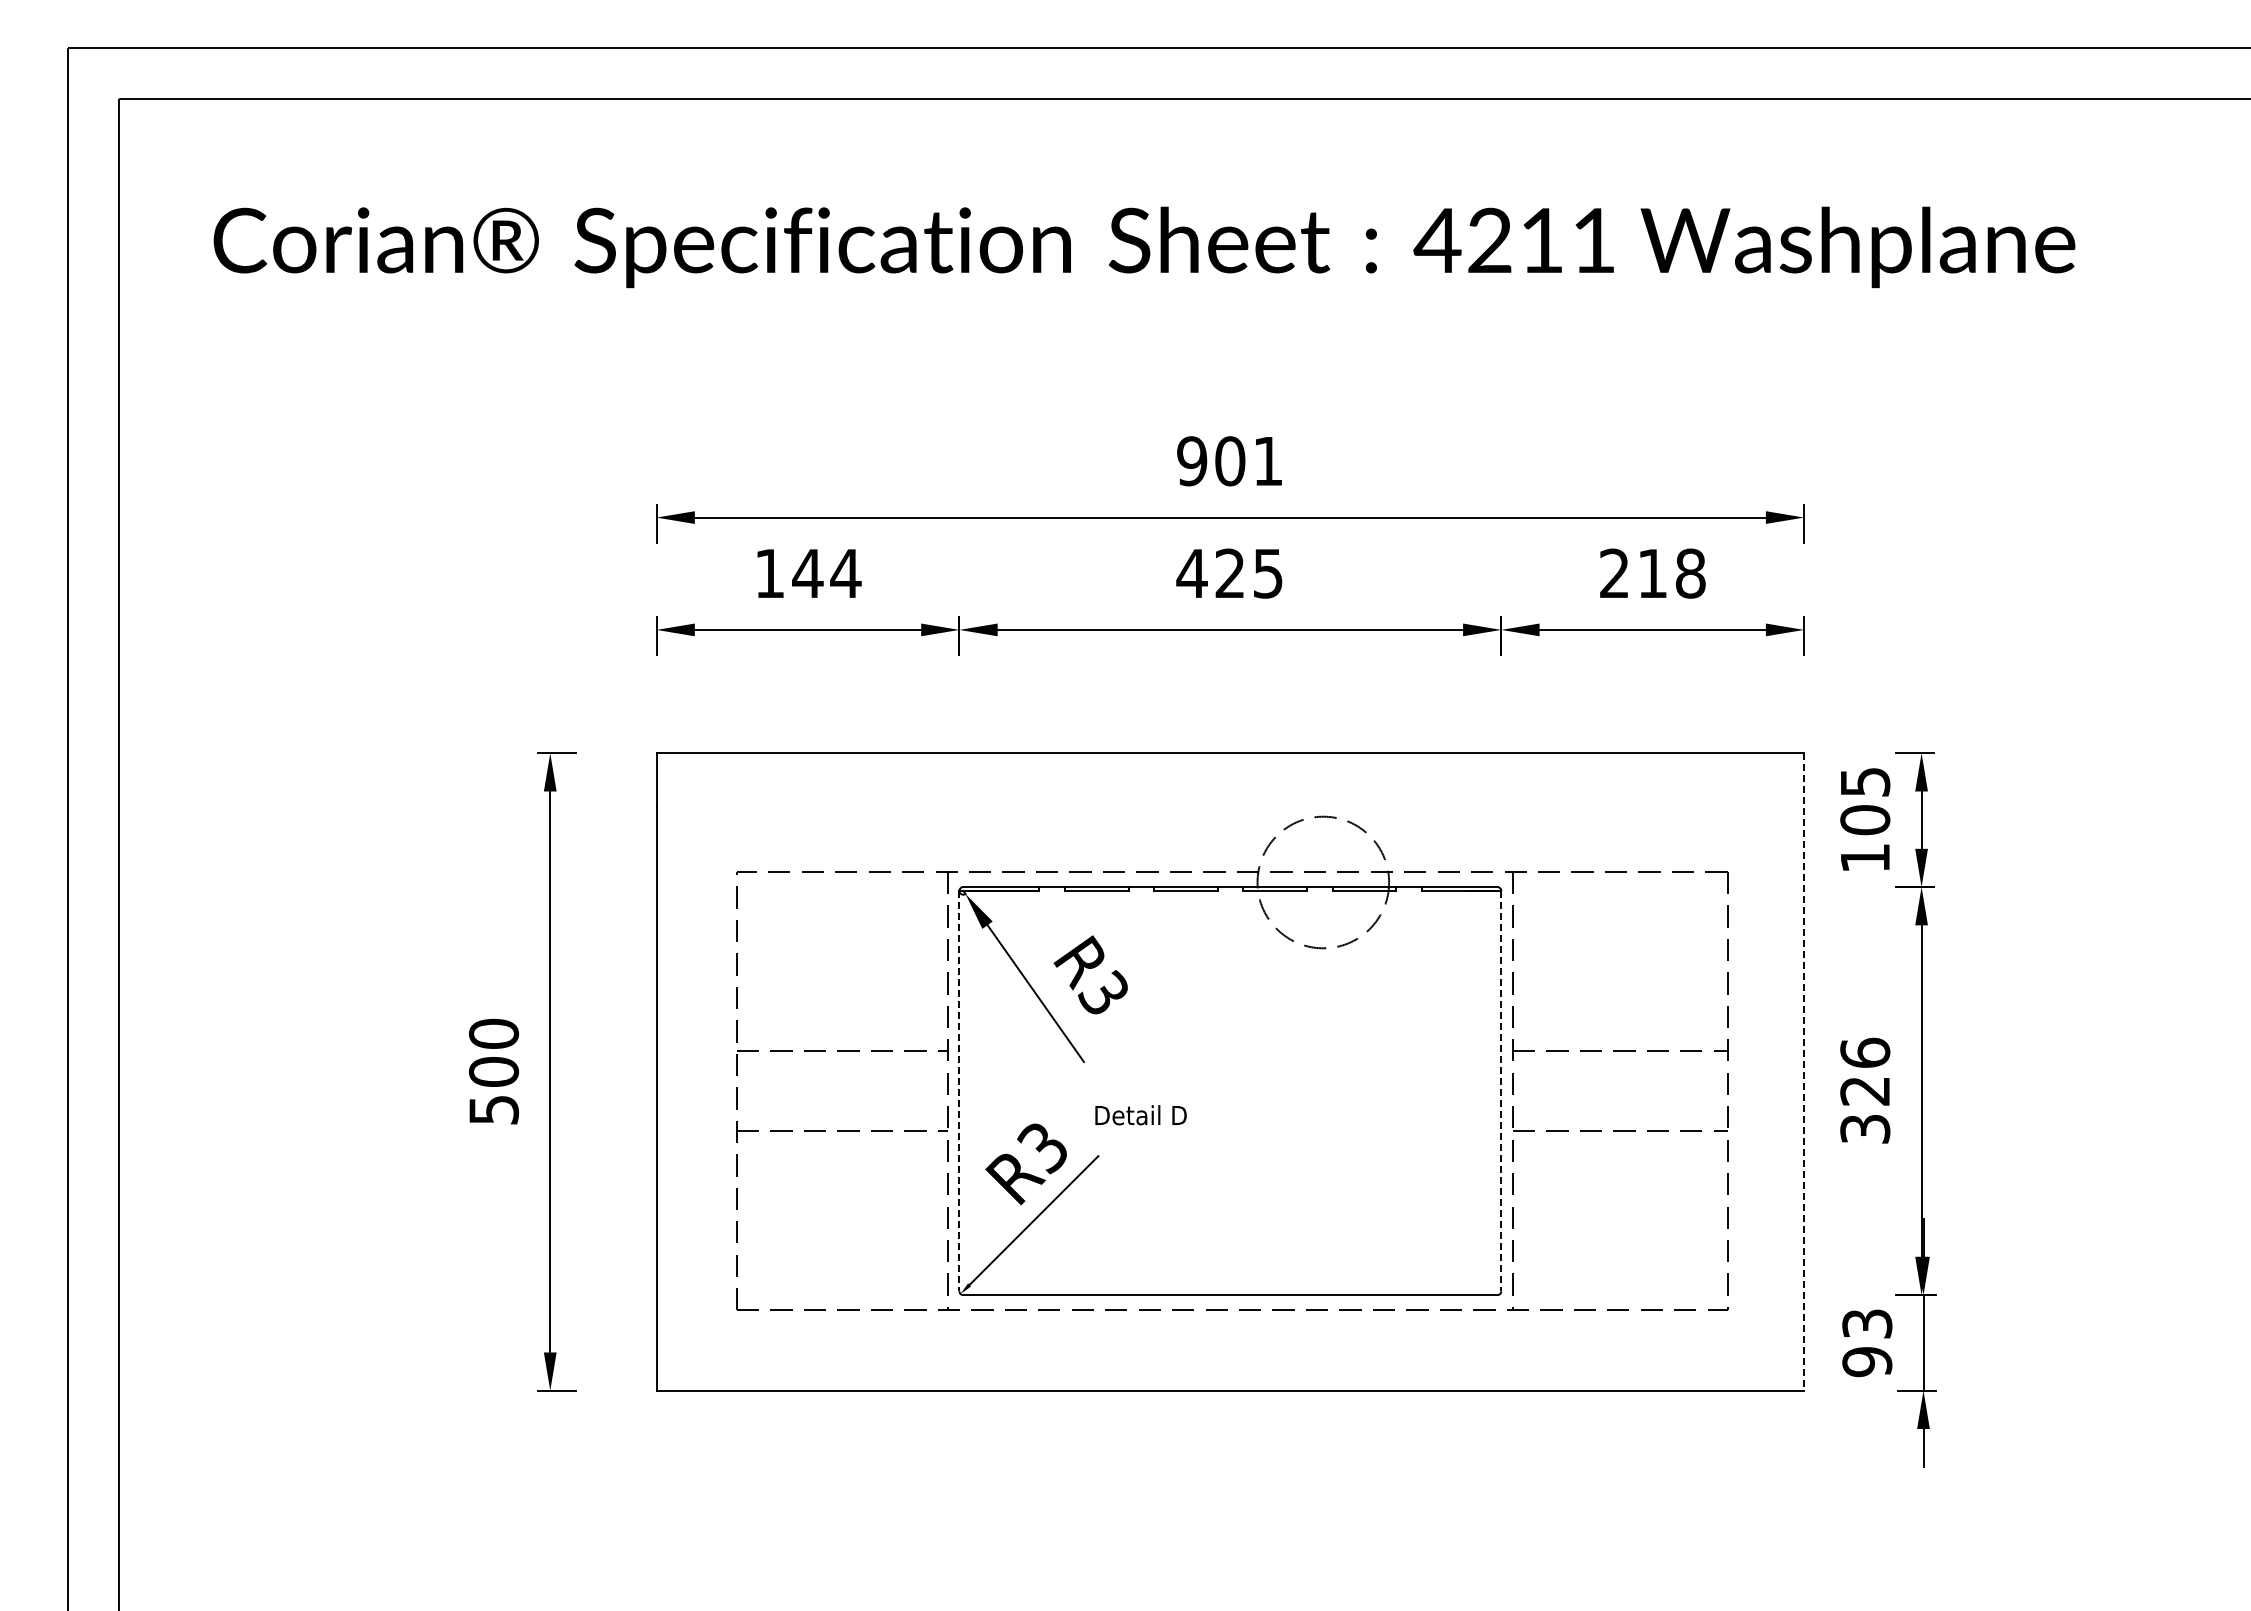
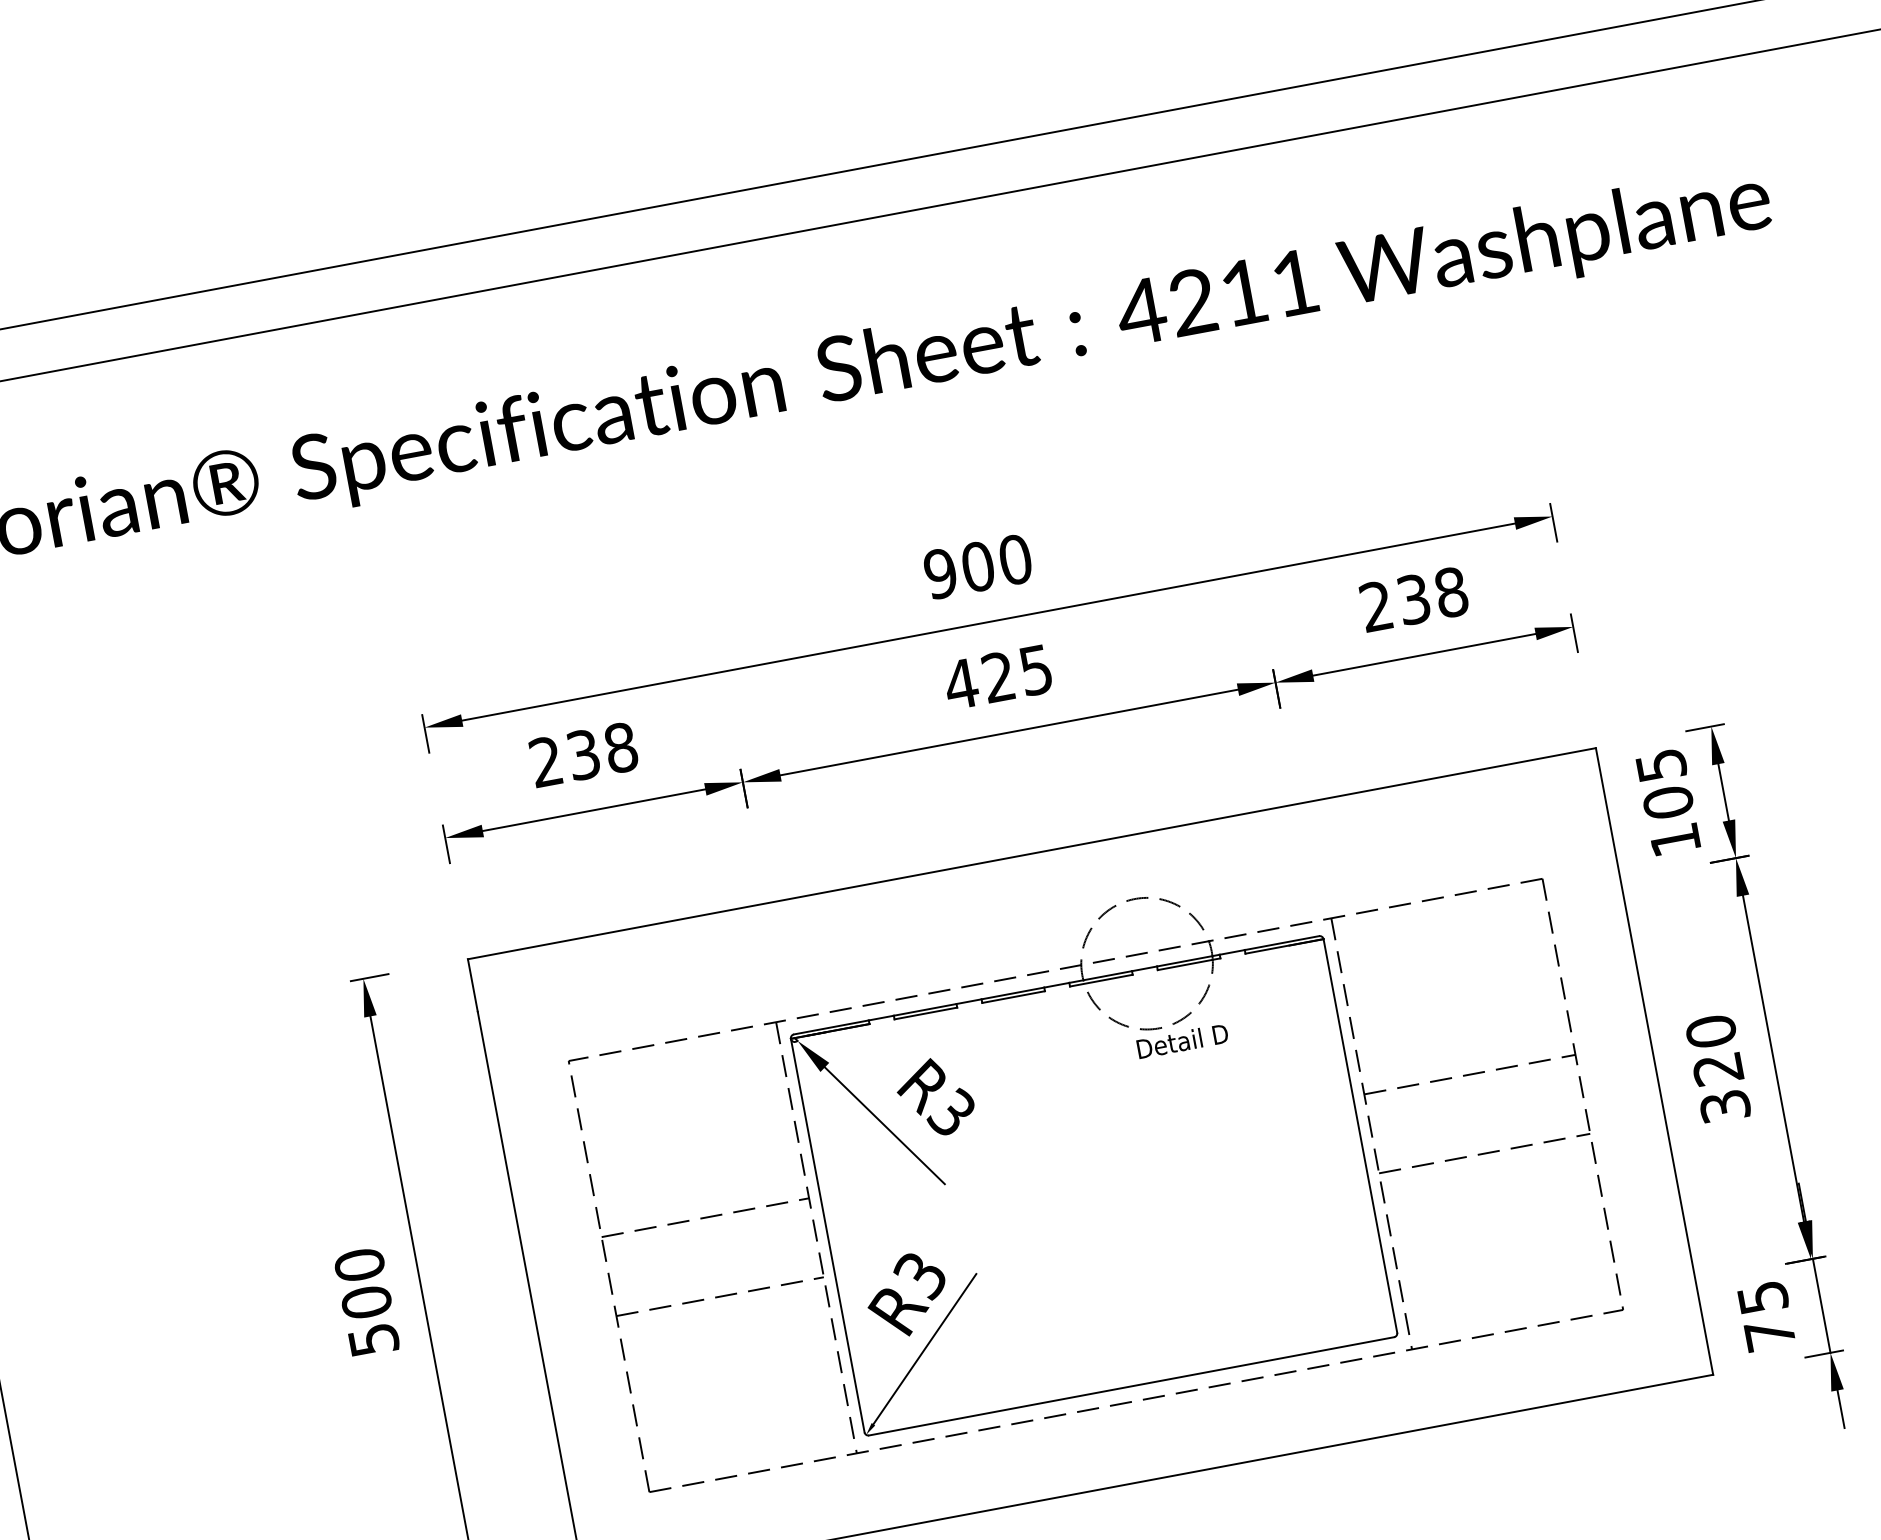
text: (1268, 461) -> (1015, 559), 901 -> 900
text: (808, 573) -> (584, 754), 144 -> 238
text: (1652, 573) -> (1413, 599), 218 -> 238
text: (1865, 1052) -> (1711, 1031), 326 -> 320
line: (1804, 1071) -> (1654, 1060), dashed -> solid
line: (959, 1091) -> (827, 1236), dashed -> solid
line: (1501, 1091) -> (1360, 1136), dashed -> solid
text: (1140, 1115) -> (1182, 1041), moved
text: (1867, 1343) -> (1766, 1316), 93 -> 75

